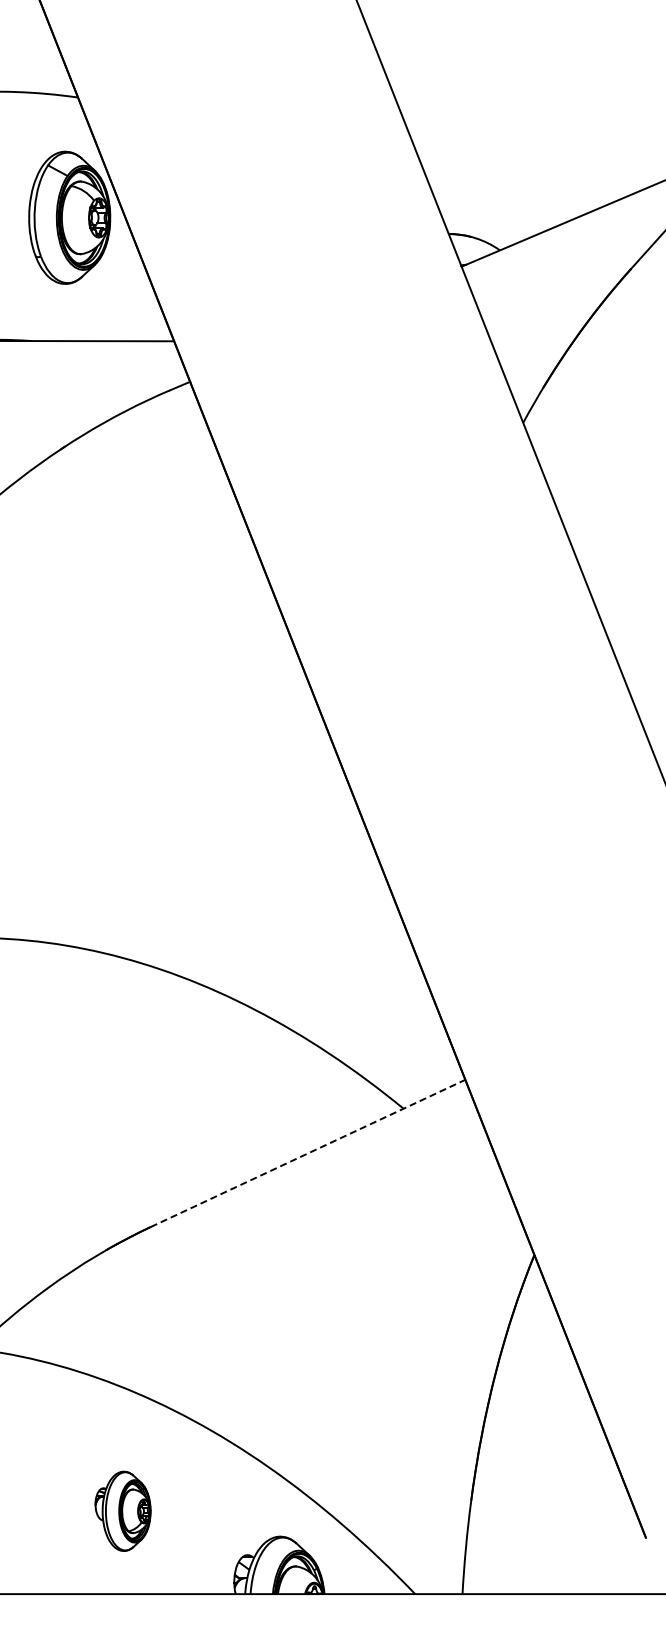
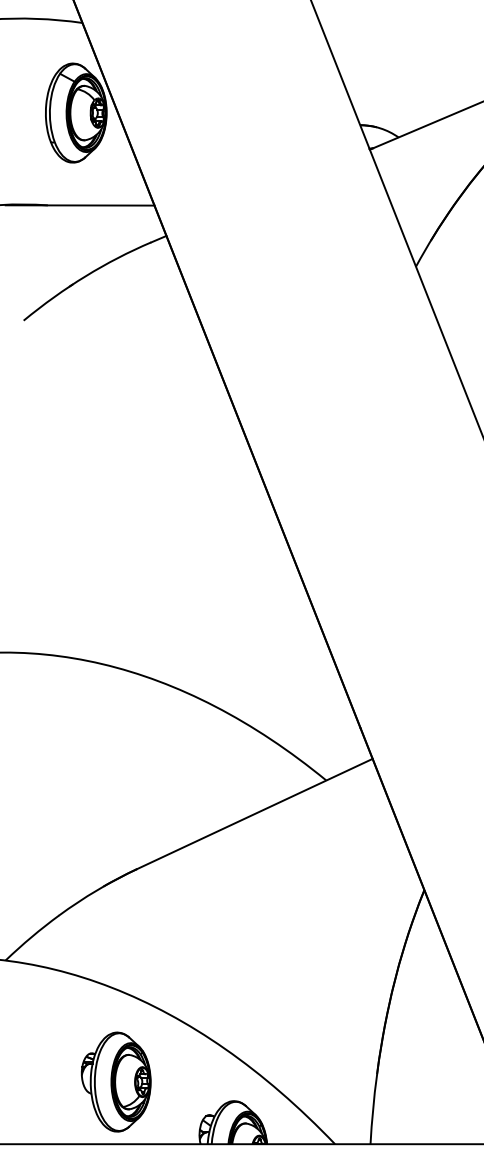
line: (308, 1153) -> (255, 814), dashed -> solid
part: (122, 1511) -> (115, 1082), size x1.67

